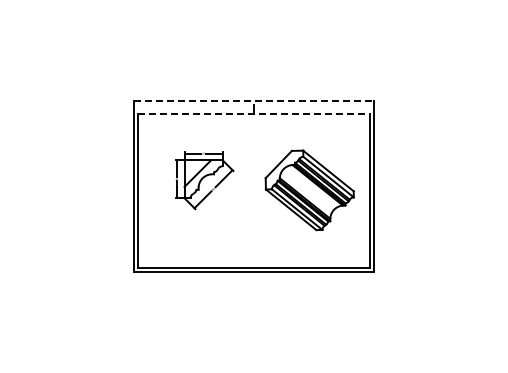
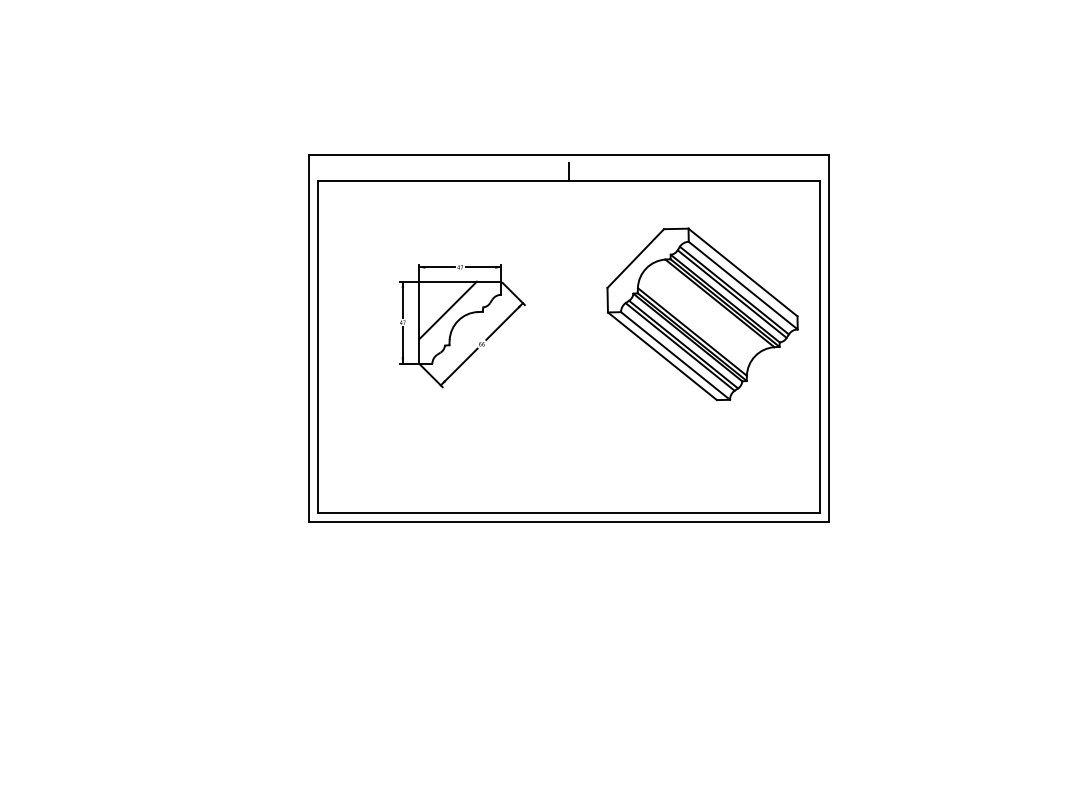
line: (254, 101) -> (570, 154), dashed -> solid
line: (254, 113) -> (570, 180), dashed -> solid
part: (309, 190) -> (702, 314), moved

